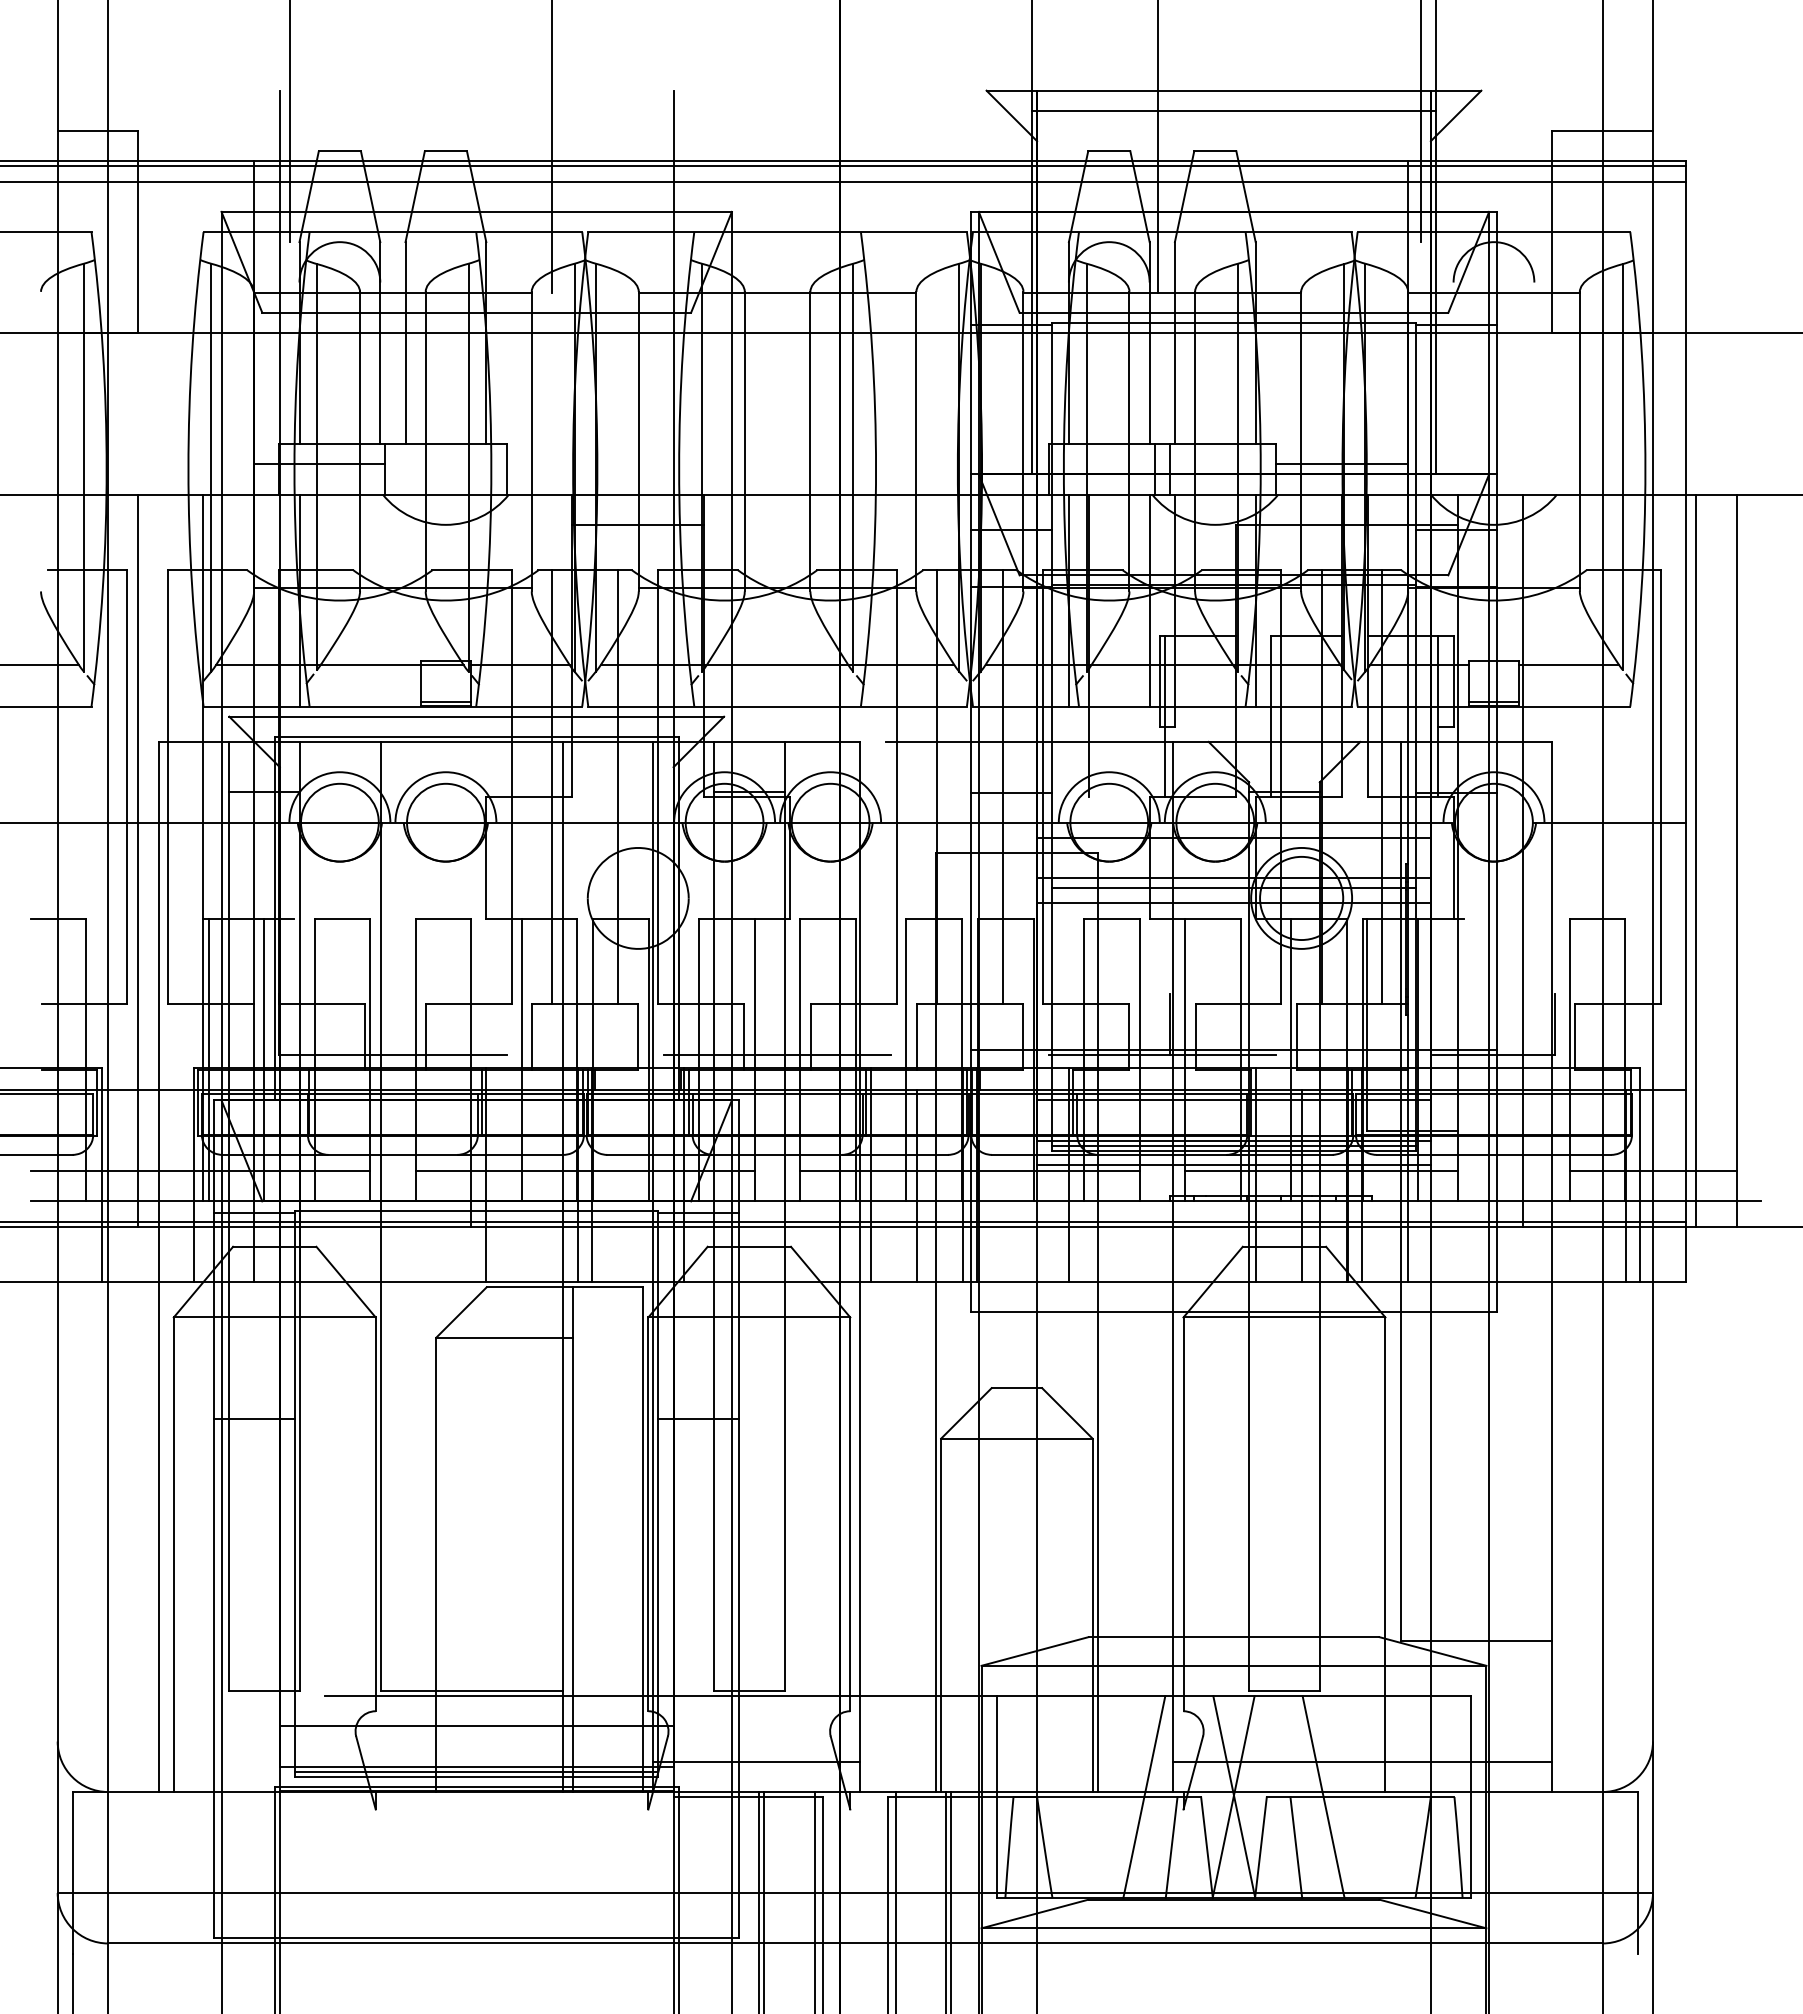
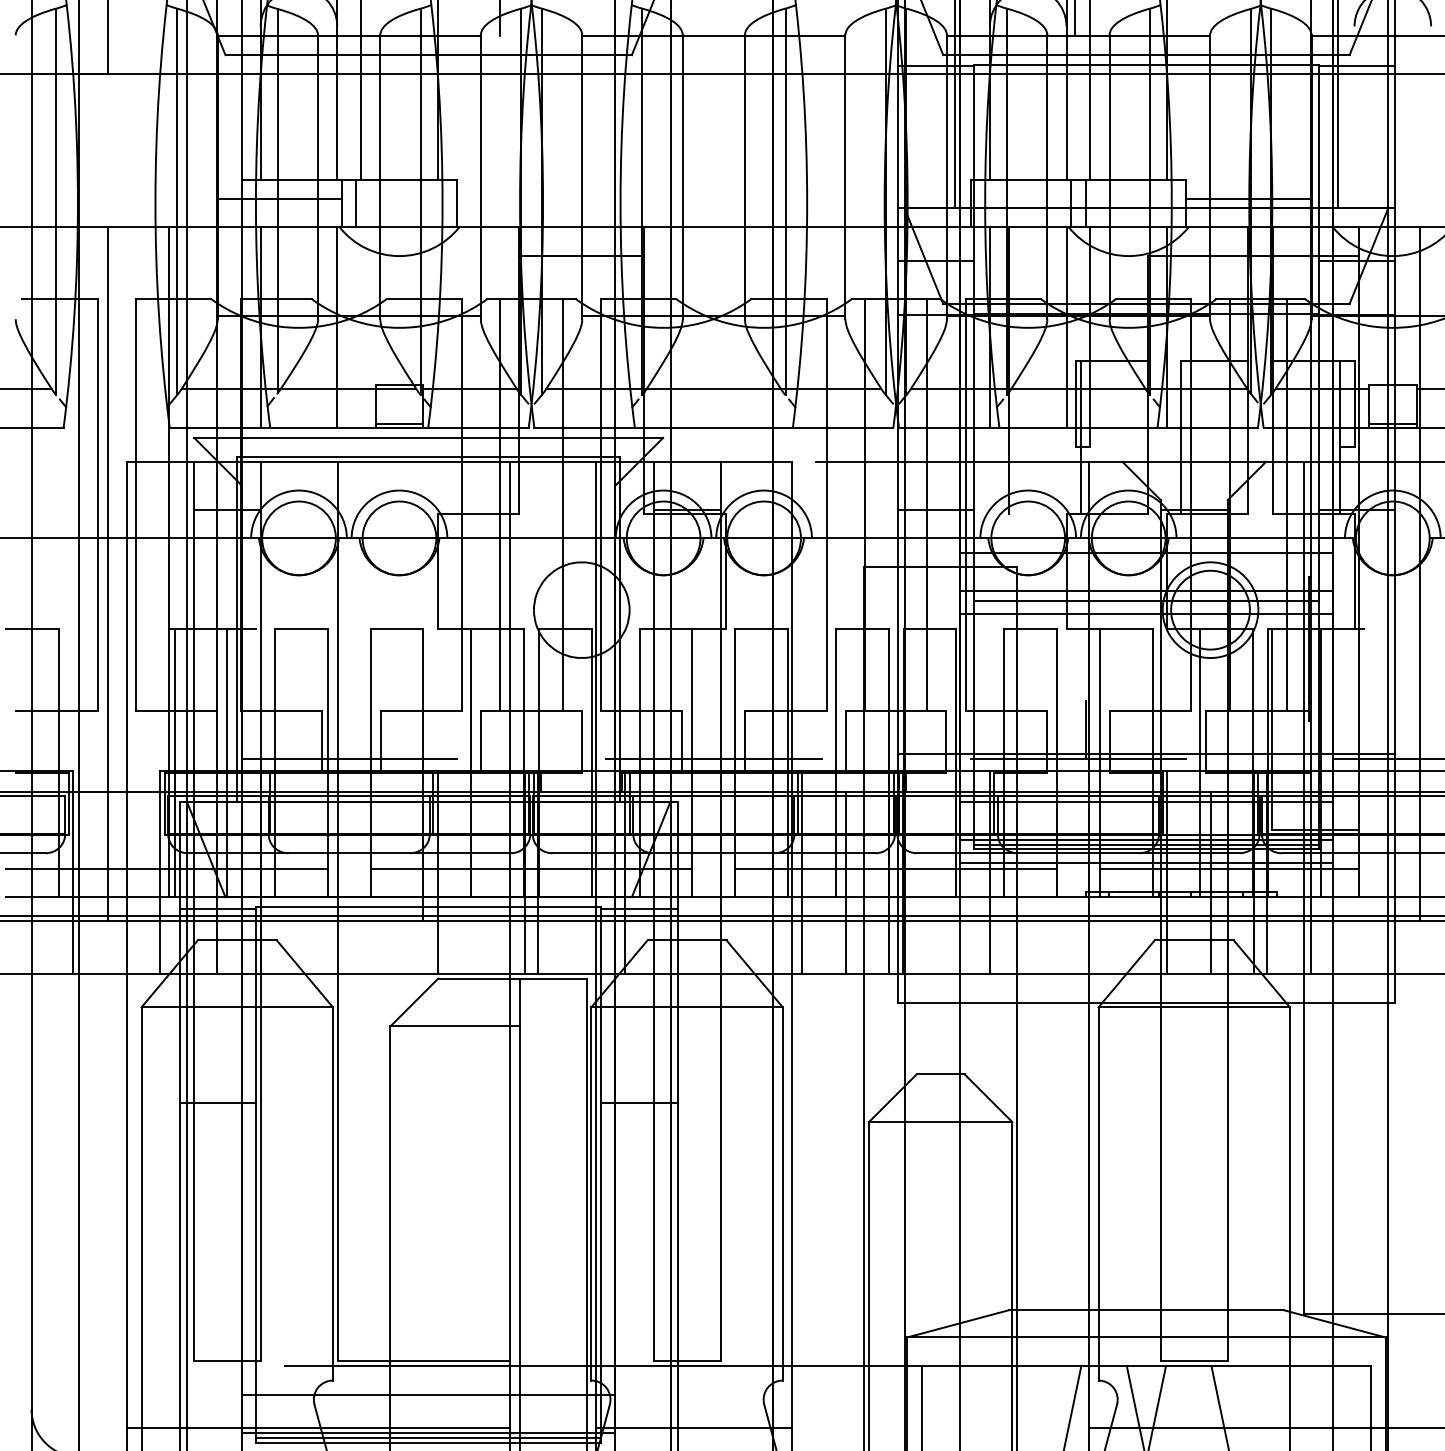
line: (400, 469) -> (356, 203), added
line: (380, 600) -> (337, 327), added
line: (360, 1761) -> (318, 1428), added

